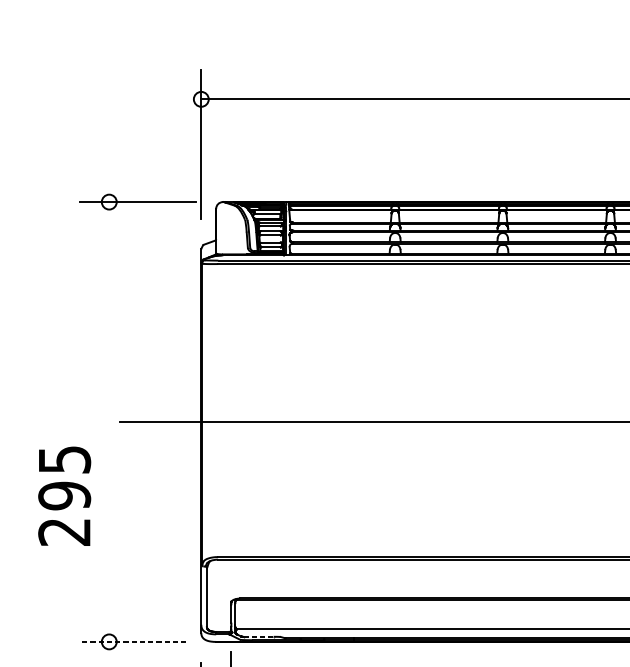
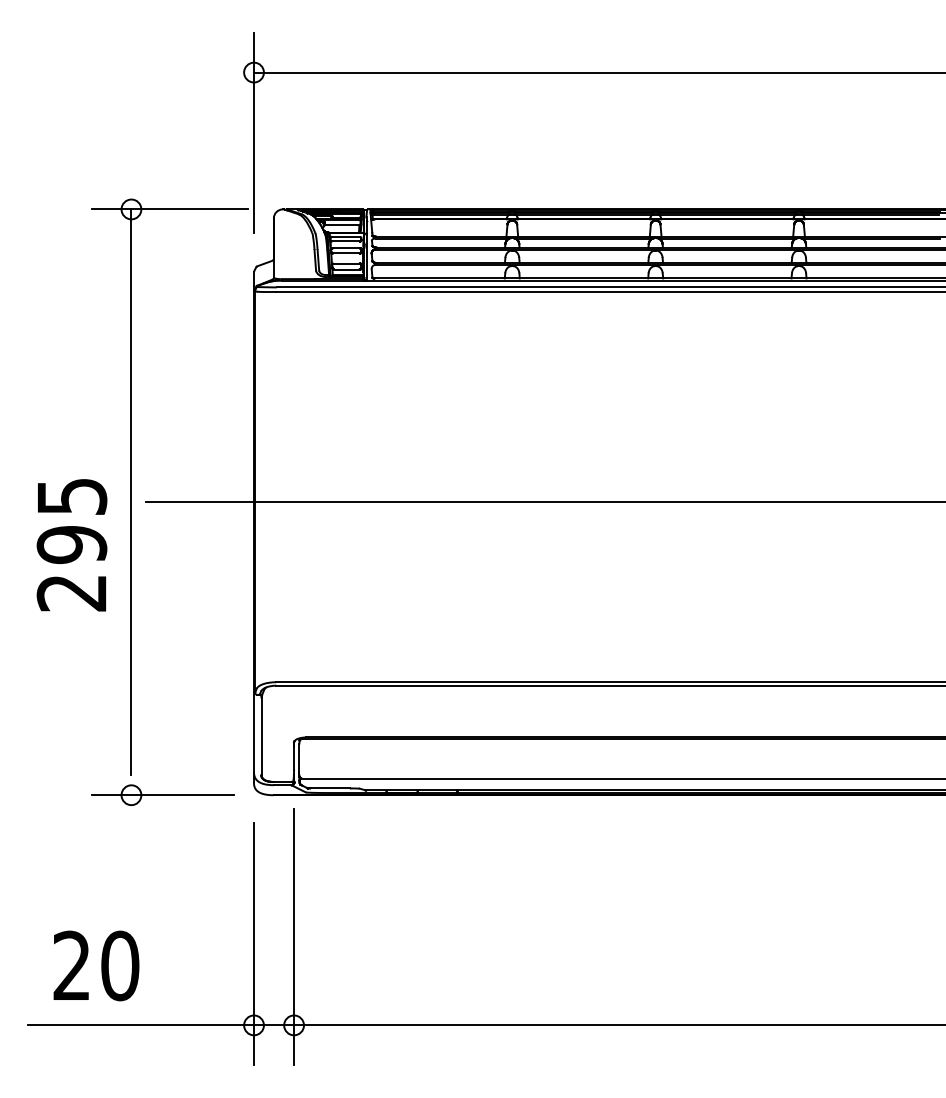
line: (109, 414) -> (131, 492), added
text: (64, 496) -> (71, 545), moved
line: (258, 636) -> (330, 788), dashed -> solid
line: (132, 642) -> (162, 795), dashed -> solid

